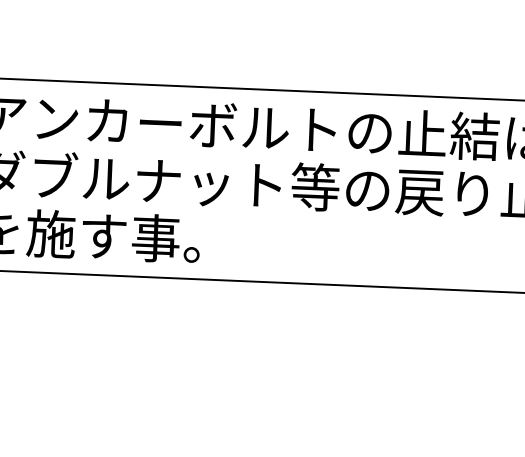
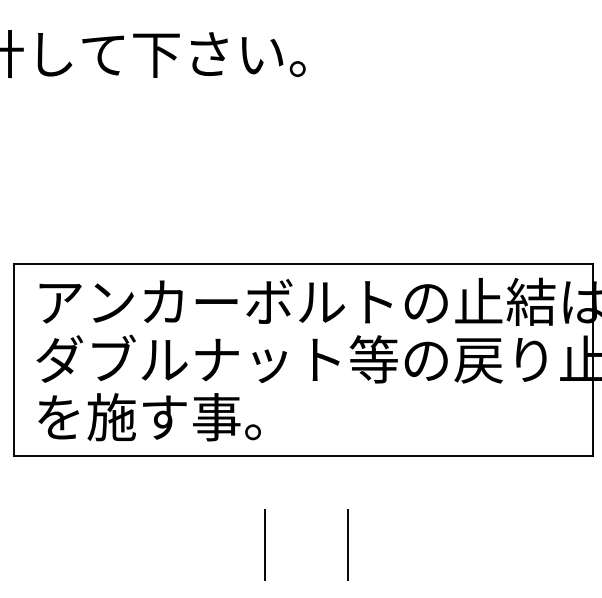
line: (199, 363) -> (265, 540), added
line: (282, 367) -> (348, 540), added

